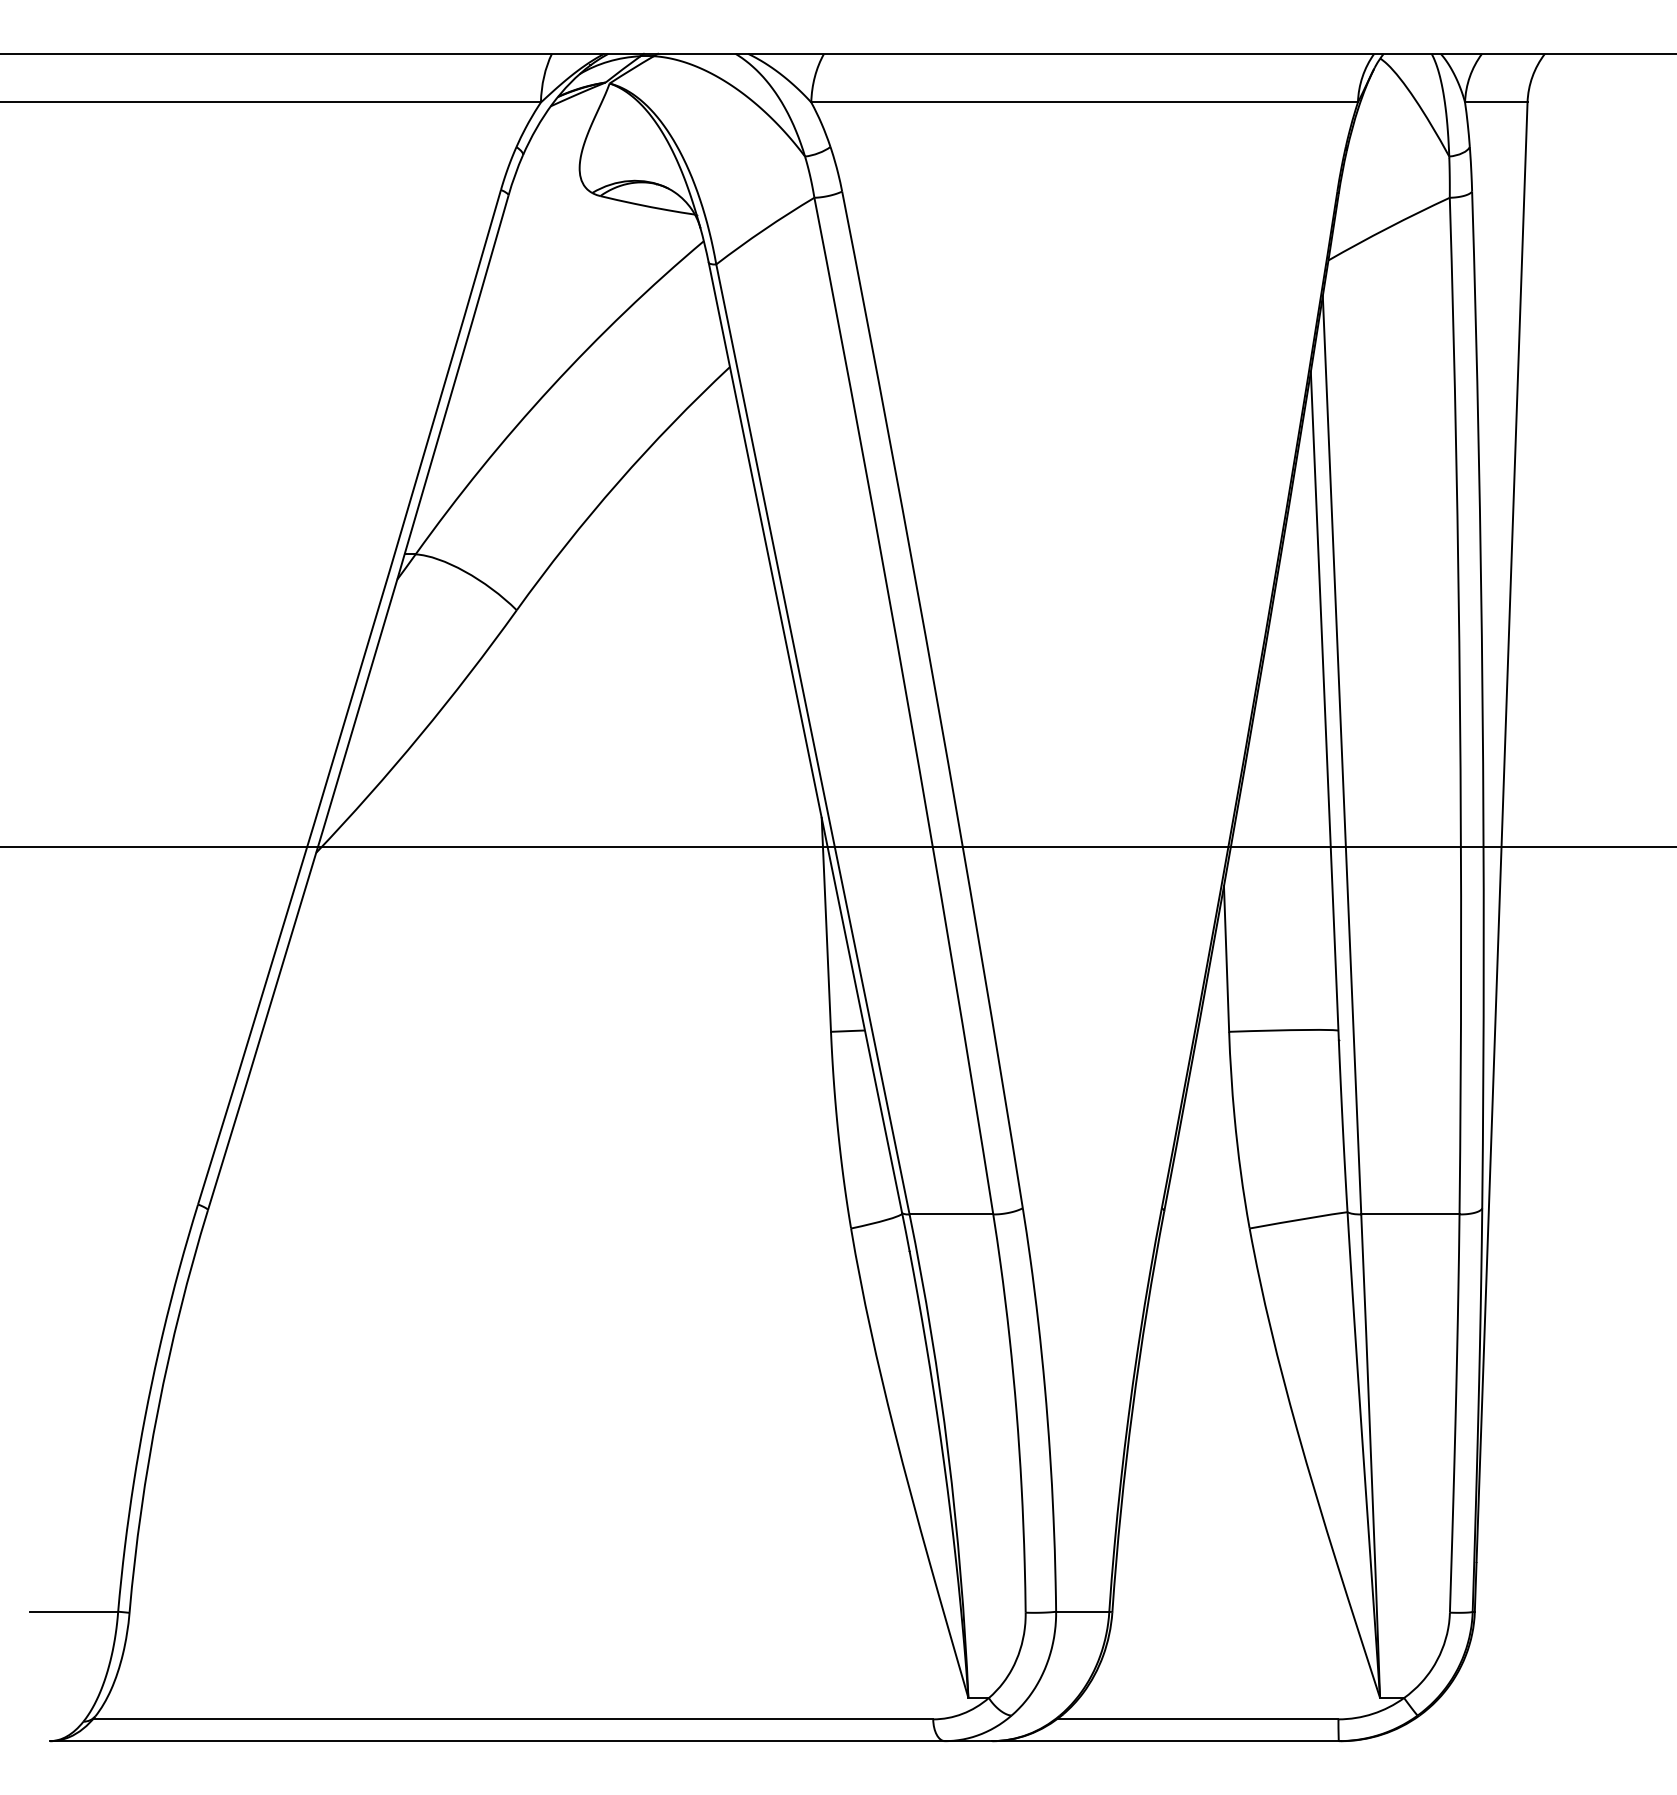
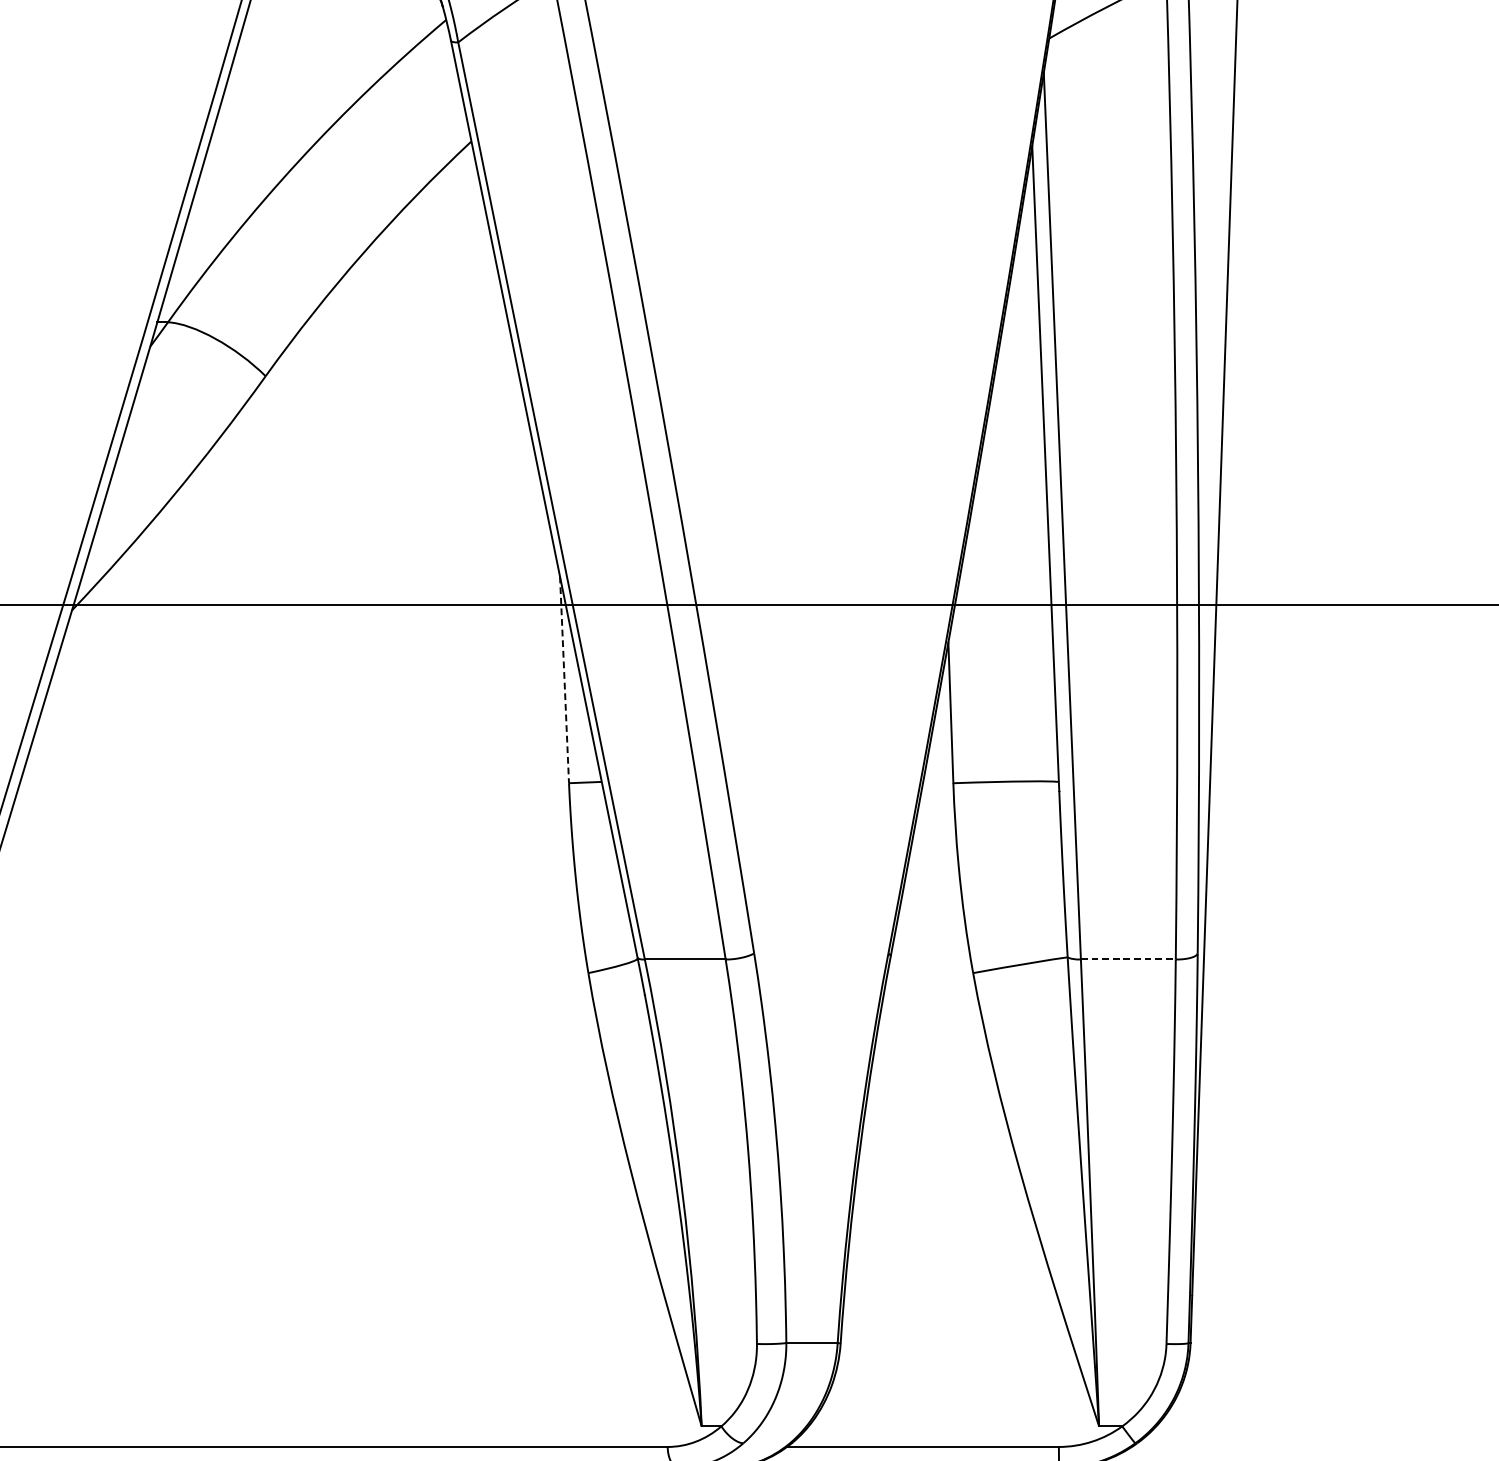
line: (826, 925) -> (564, 680), solid -> dashed
line: (1410, 1214) -> (1128, 959), solid -> dashed

